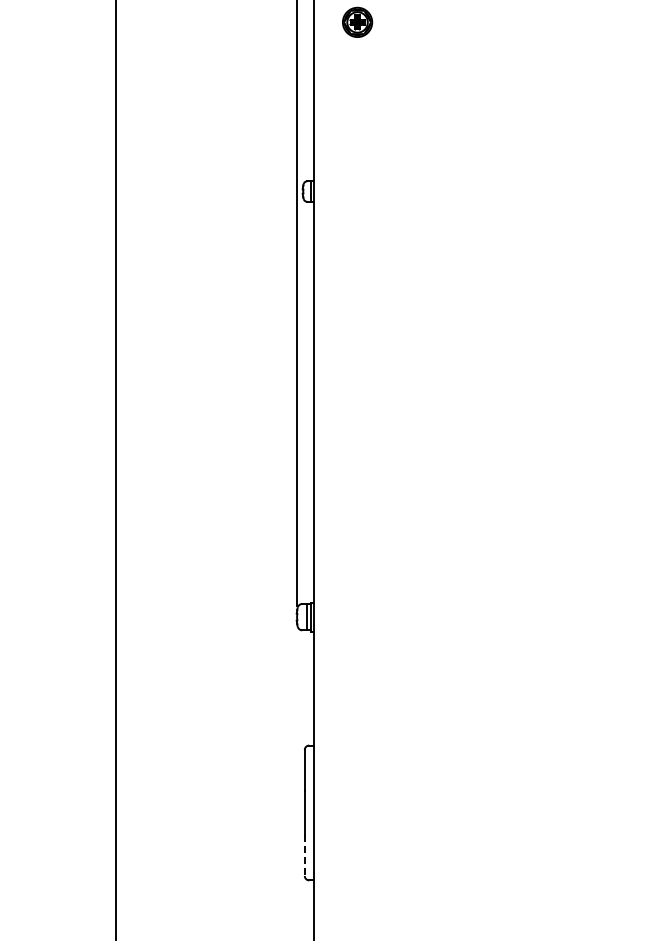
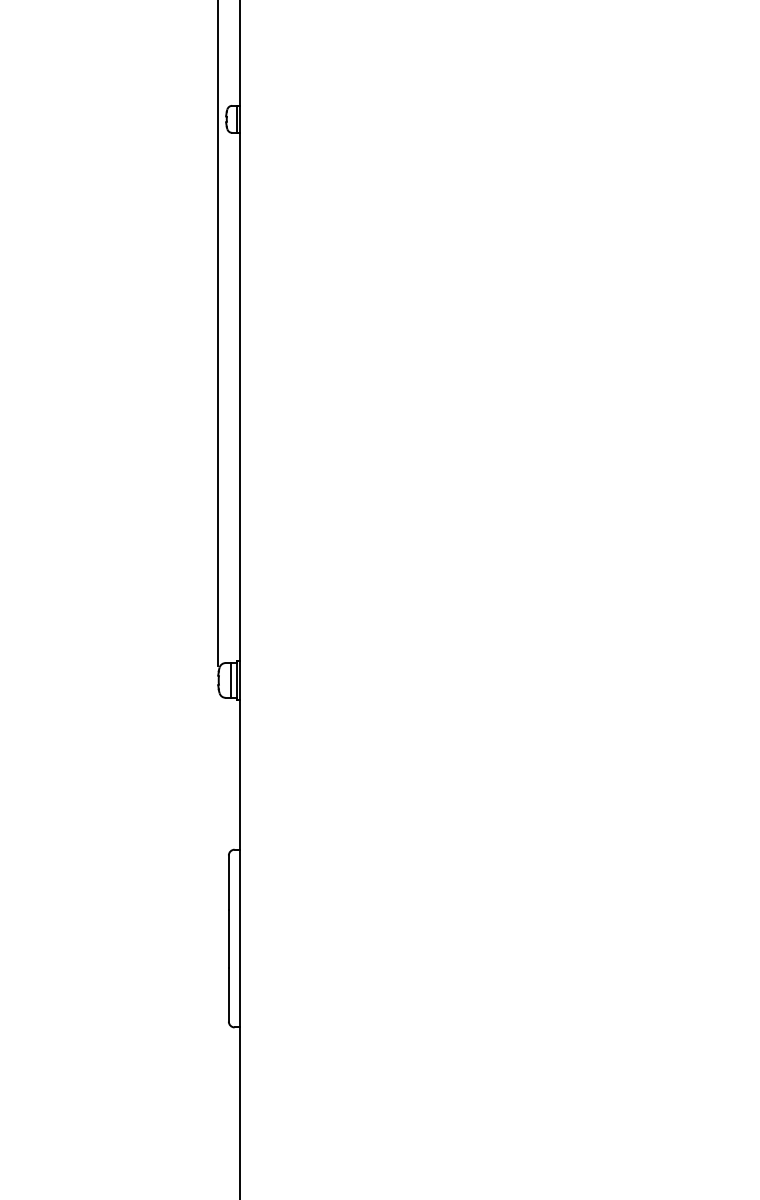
line: (304, 855) -> (228, 994), dashed -> solid

